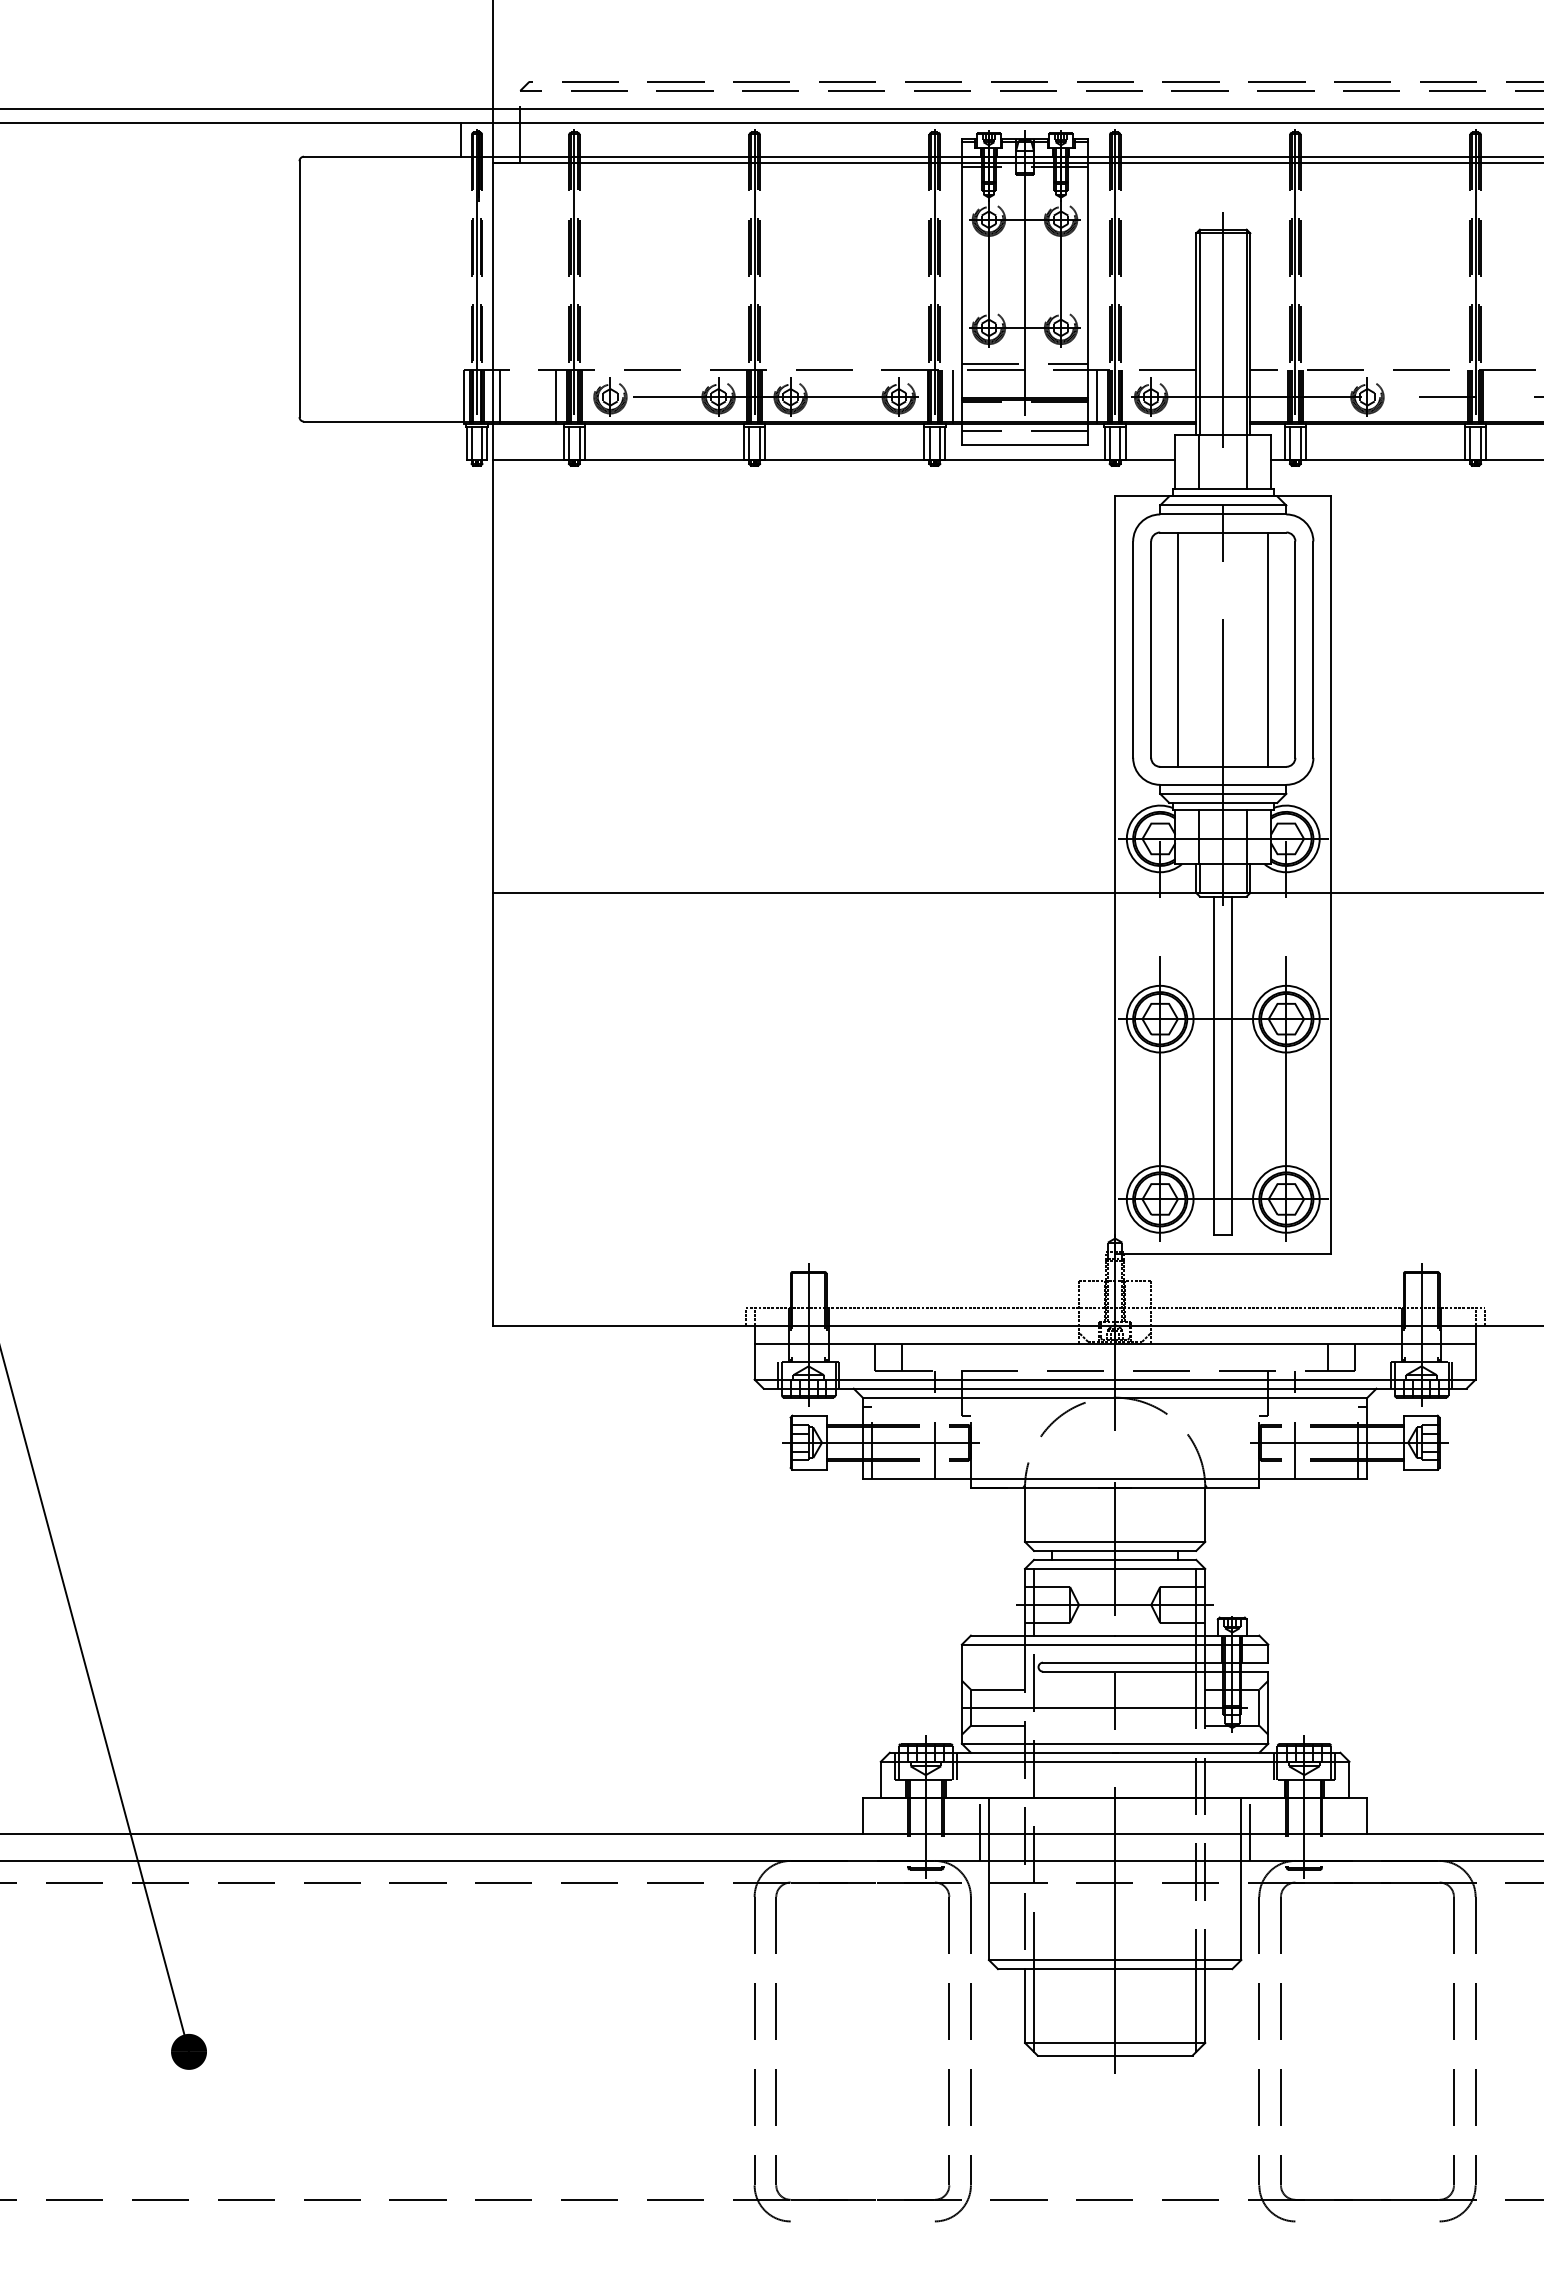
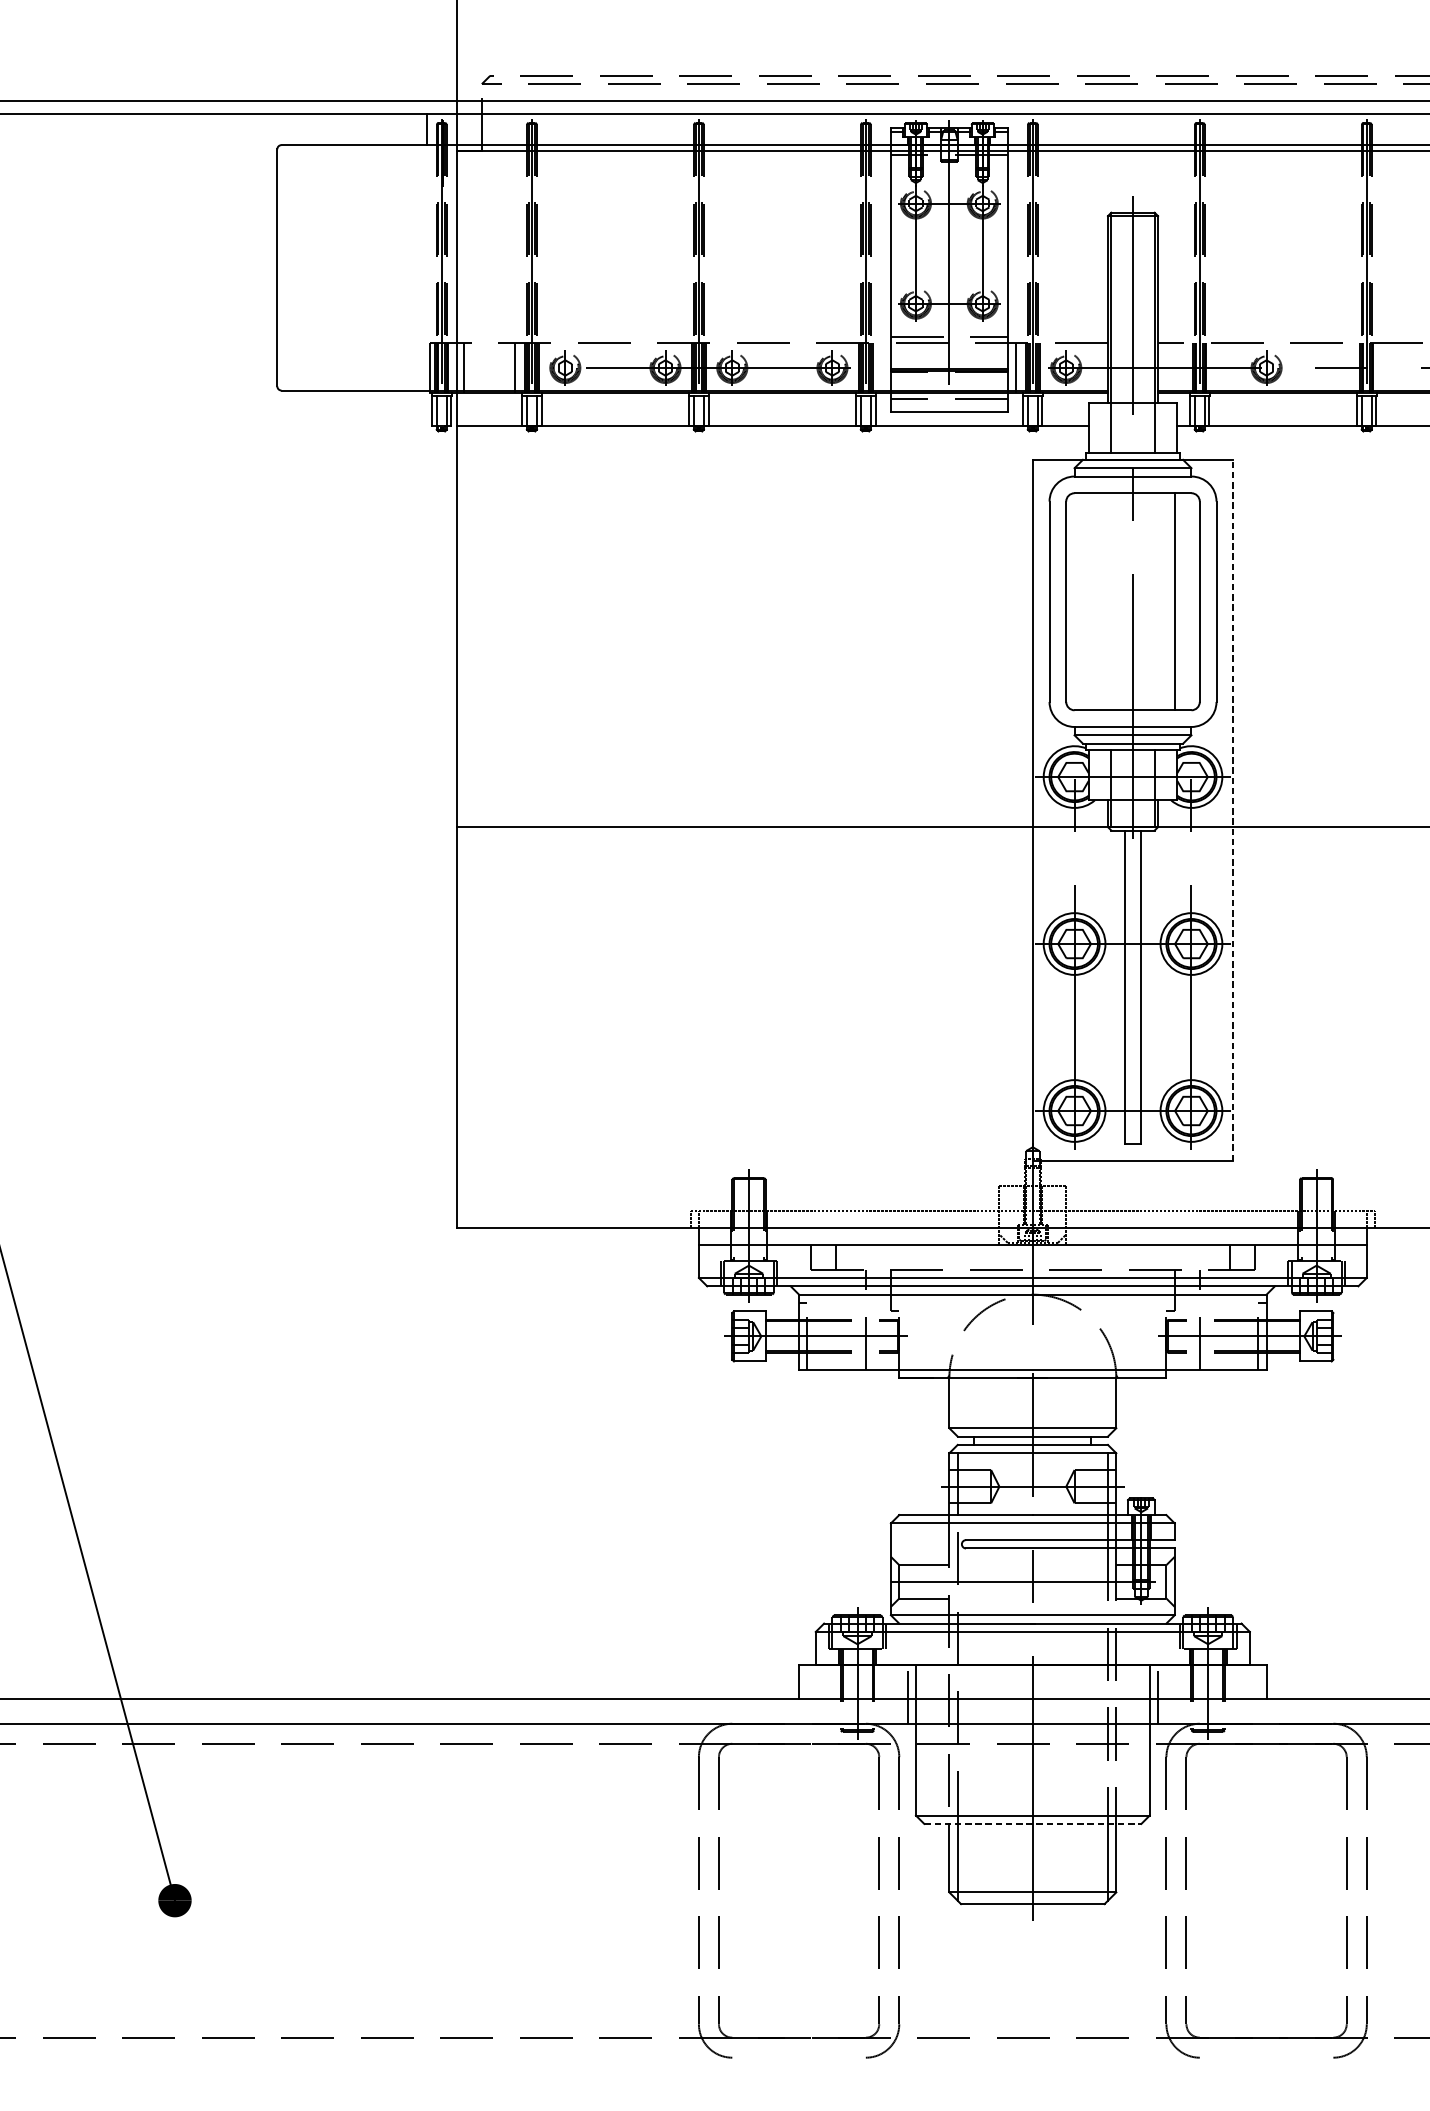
line: (952, 397) -> (882, 368), removed
line: (1178, 649) -> (1091, 601), removed
line: (1331, 874) -> (1233, 810), solid -> dashed
line: (1115, 1969) -> (1033, 1824), solid -> dashed

